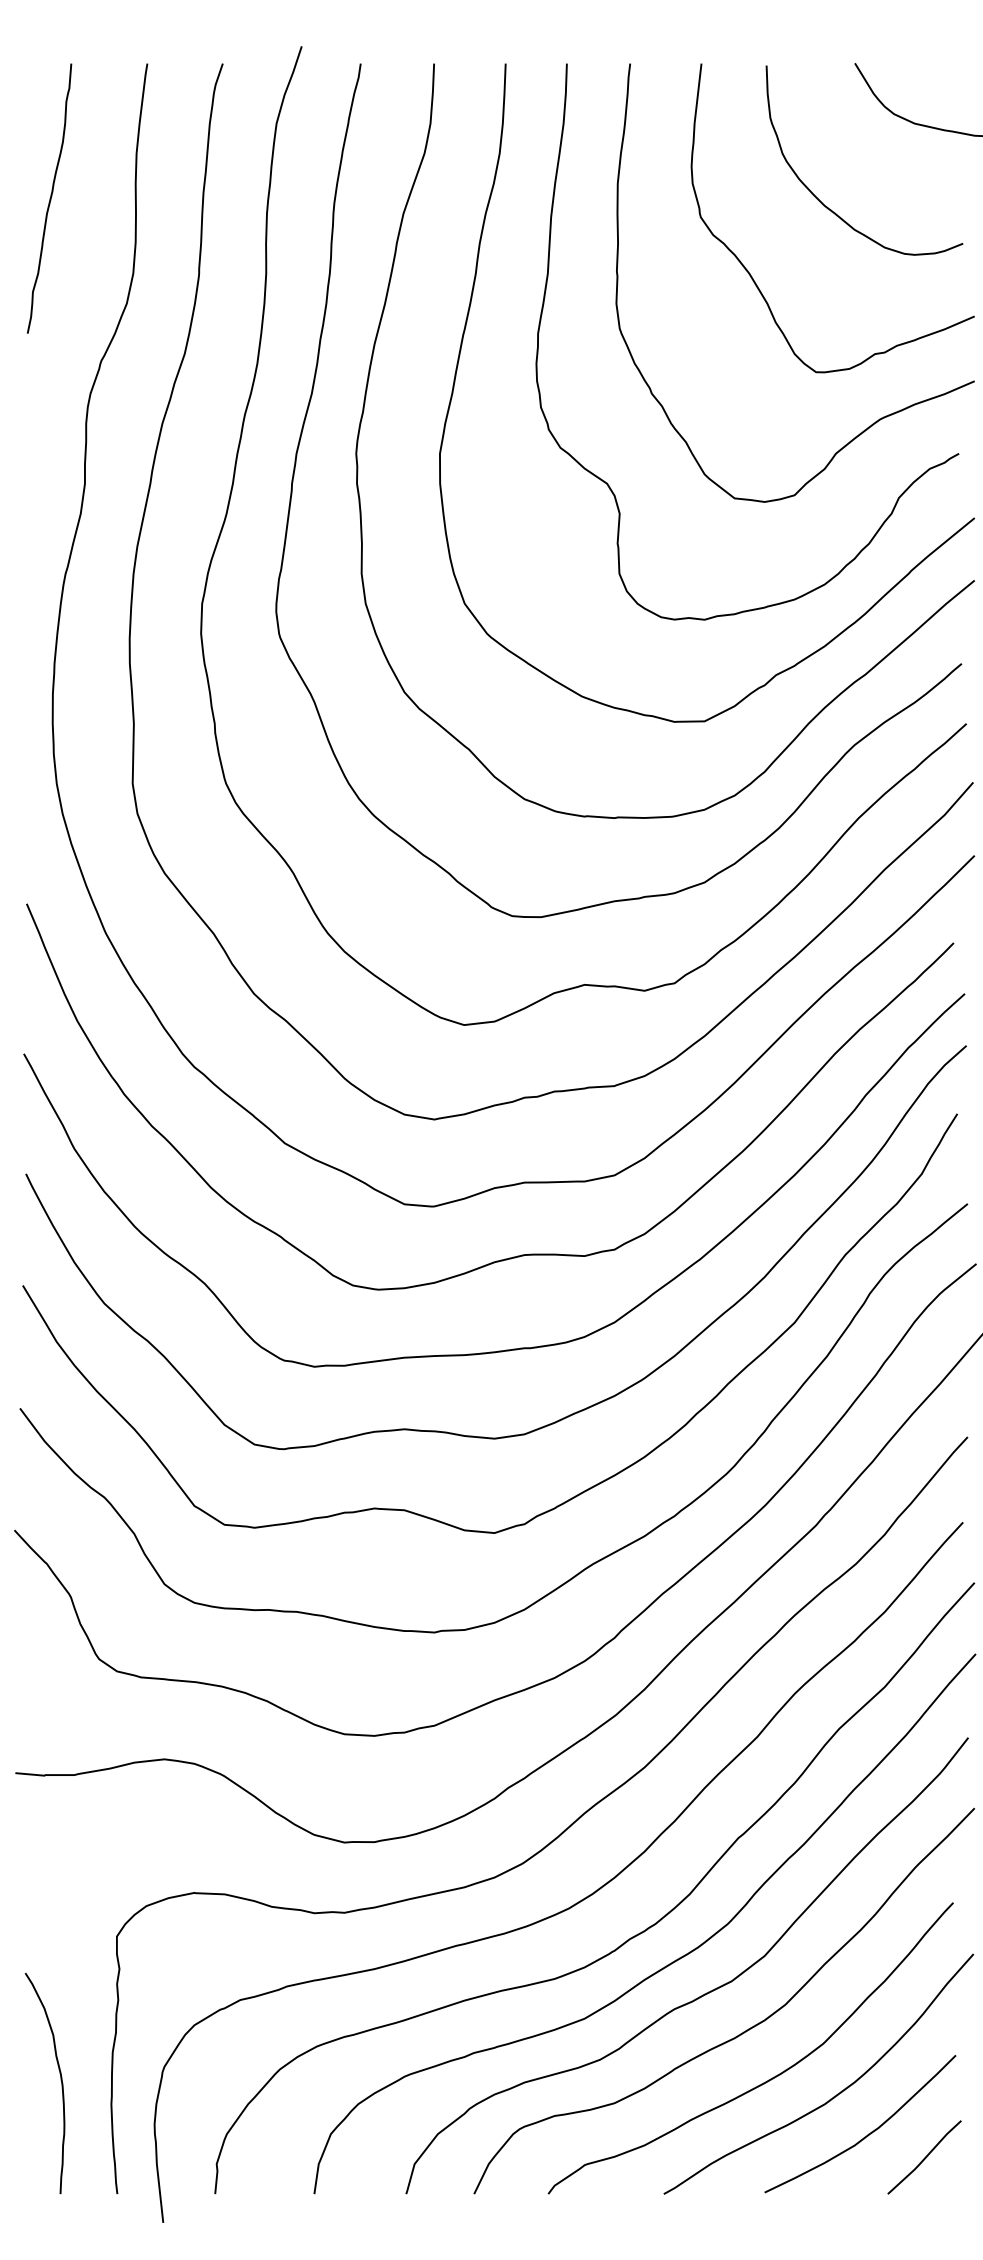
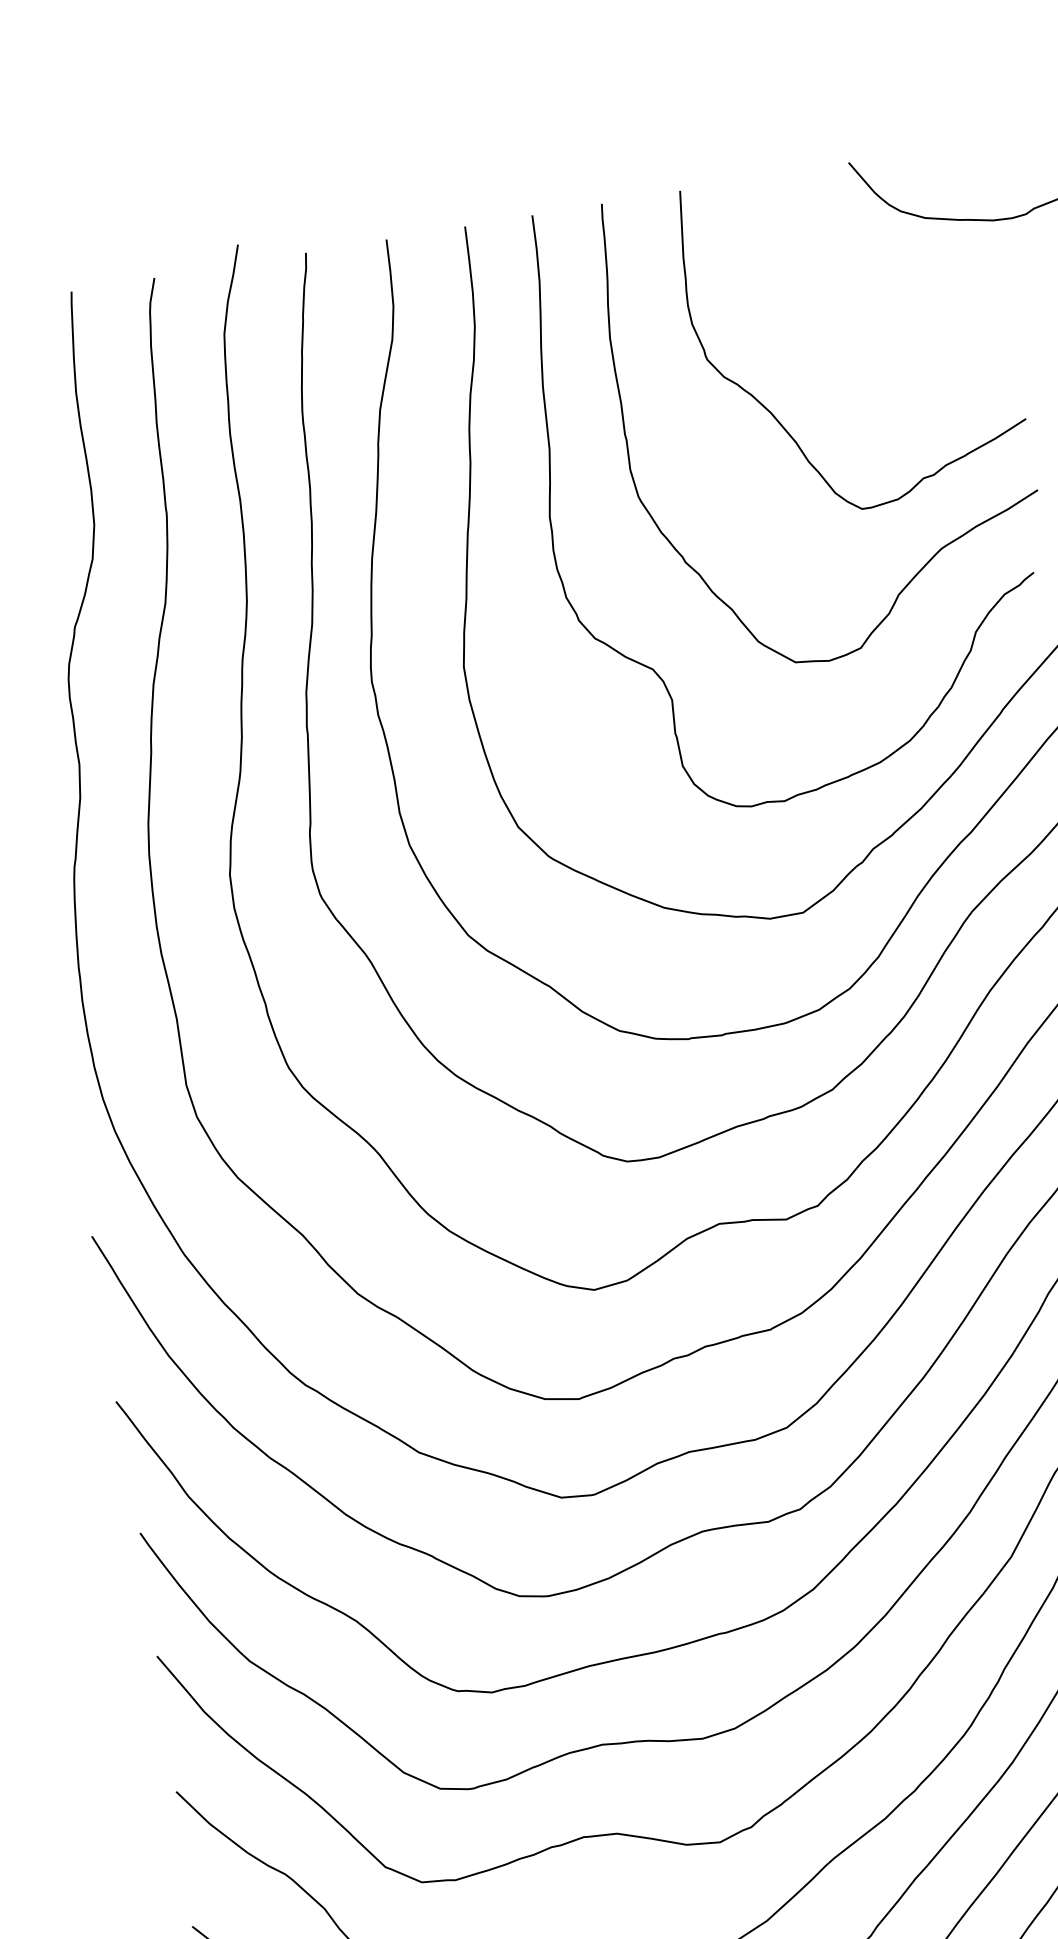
curve: (827, 206) -> (844, 324), removed

